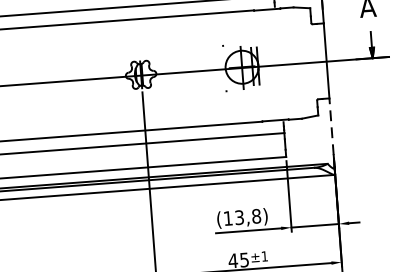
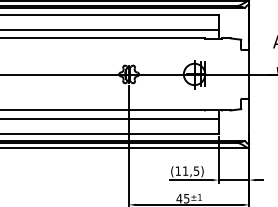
line: (331, 125) -> (249, 116), dashed -> solid
text: (248, 215) -> (191, 170), (13,8) -> (11,5)

